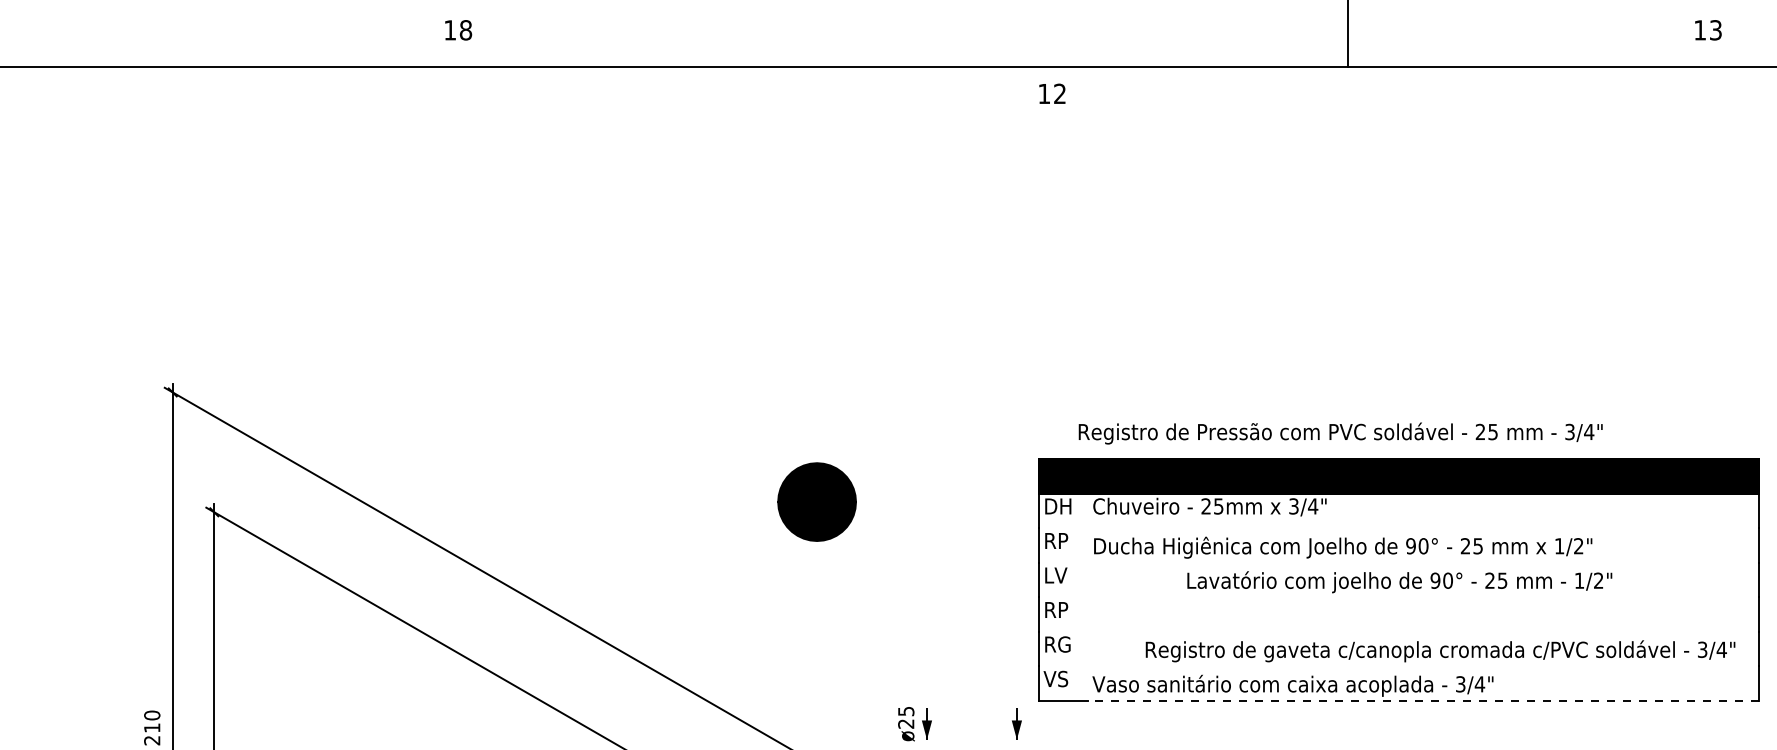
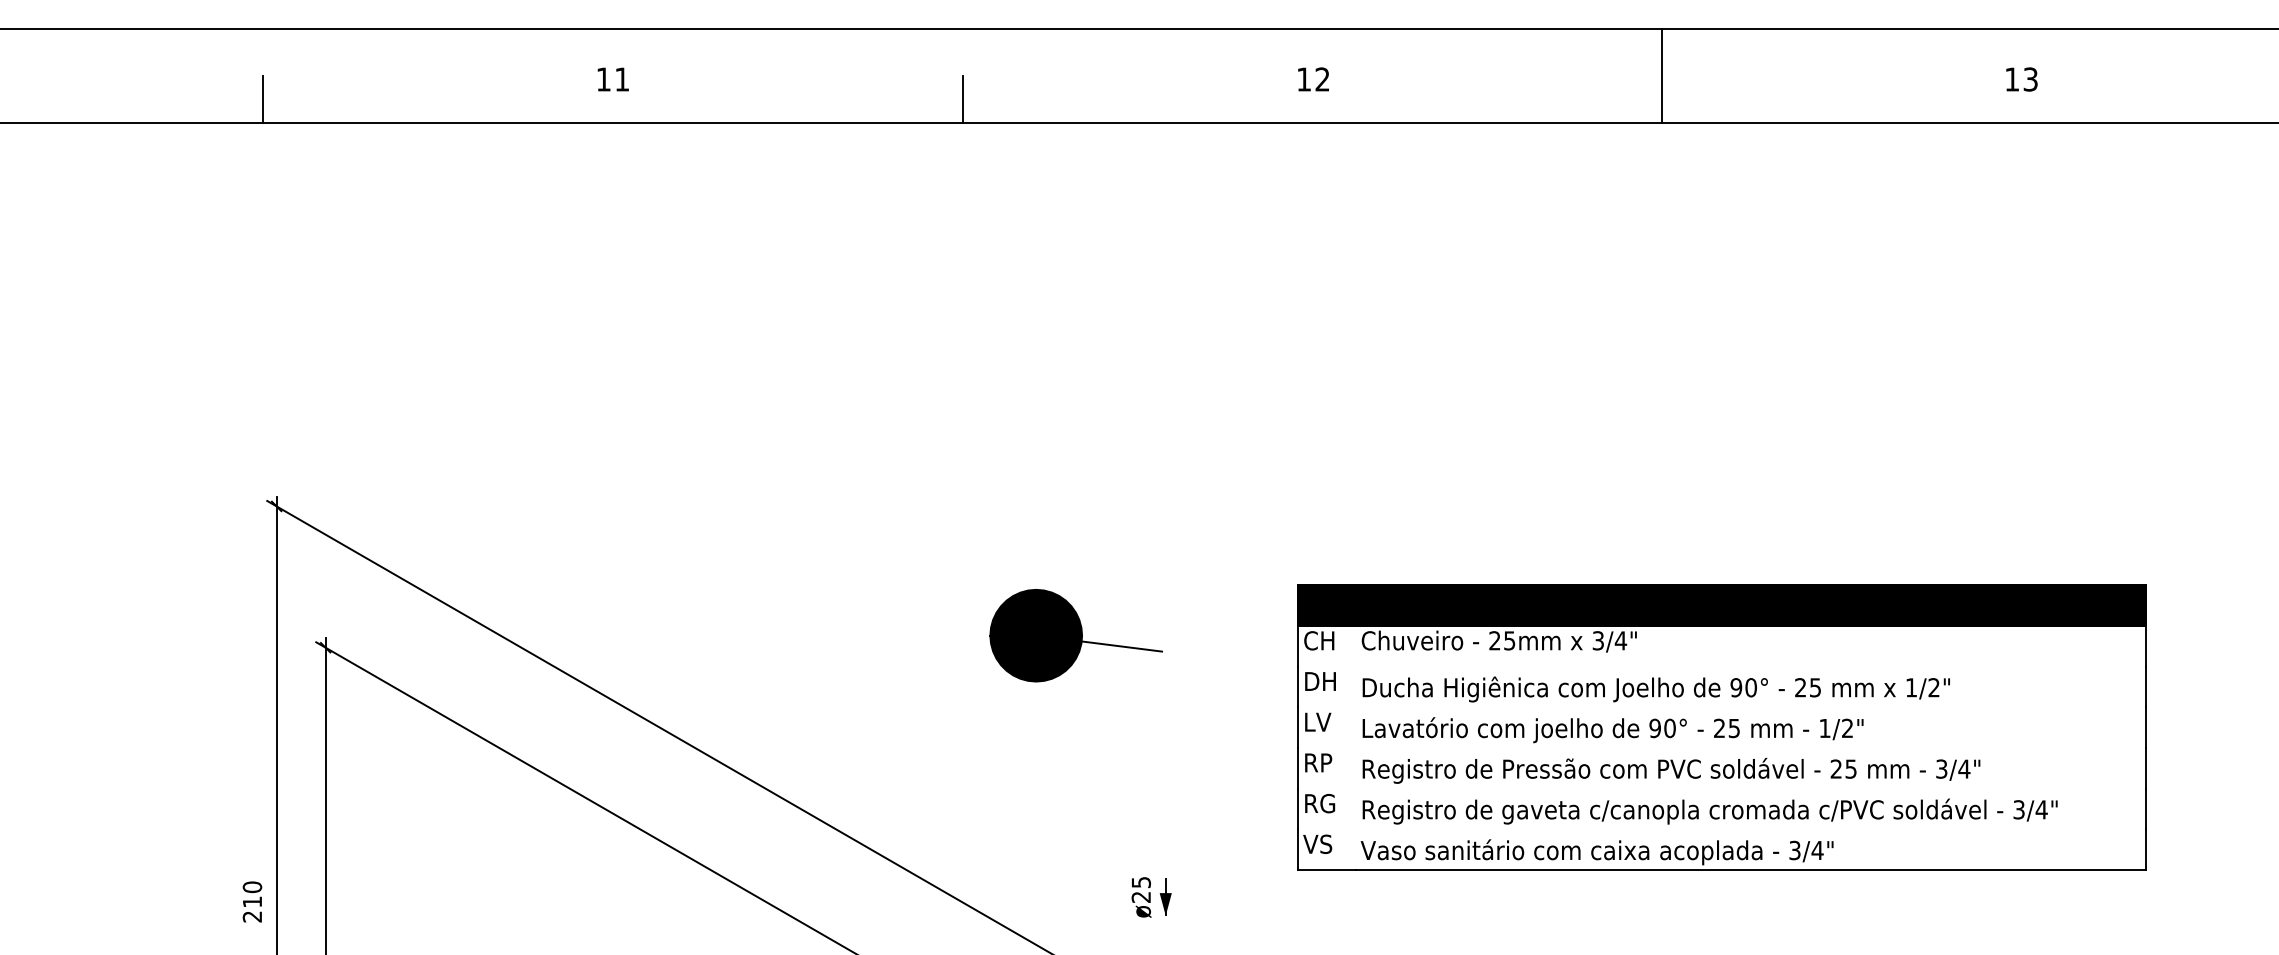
text: (466, 30) -> (622, 79), 18 -> 11
text: (1708, 30) -> (2021, 79), moved
line: (161, 46) -> (263, 98), added
line: (754, 46) -> (962, 98), added
text: (1052, 93) -> (1313, 79), moved
text: (1340, 433) -> (1671, 770), moved
text: (1057, 506) -> (1319, 640), DH -> CH
line: (889, 511) -> (1121, 646), added
text: (1059, 540) -> (1321, 681), RP -> DH
text: (1399, 582) -> (1612, 730), moved
text: (1439, 651) -> (1709, 811), moved
line: (1423, 701) -> (1750, 870), dashed -> solid
part: (1016, 723) -> (1271, 896), removed

